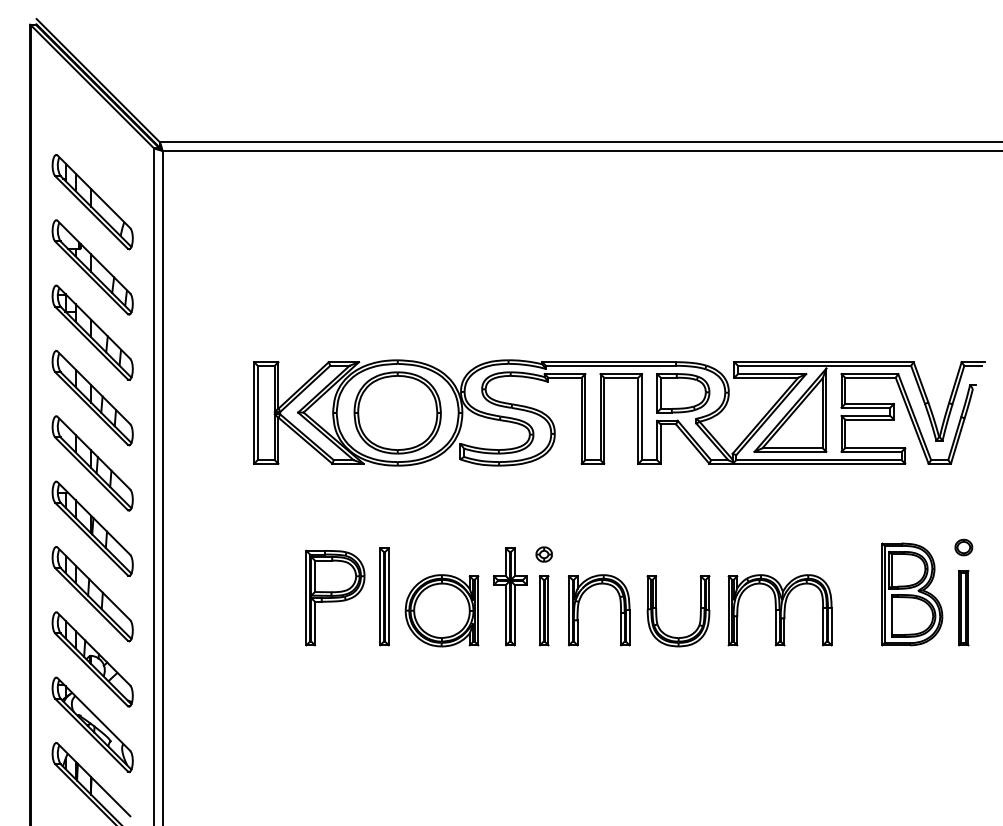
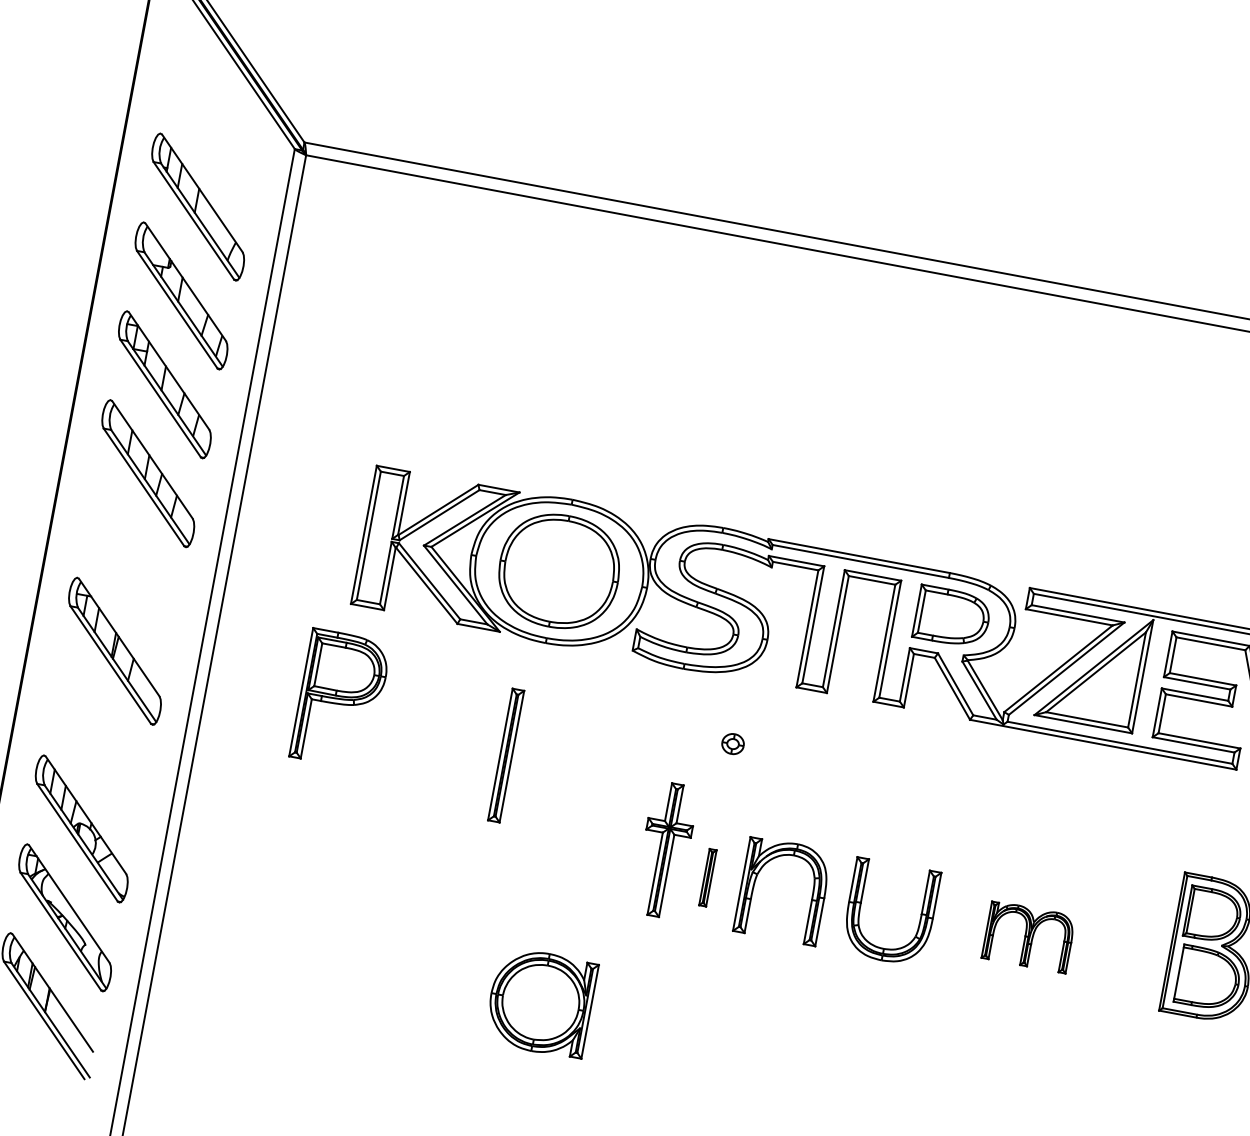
part: (92, 463) -> (131, 562), removed
part: (543, 554) -> (732, 743), moved
part: (92, 594) -> (98, 740), removed
part: (384, 596) -> (506, 755), moved
part: (335, 597) -> (340, 698), moved
part: (441, 610) -> (540, 1002), moved
part: (543, 610) -> (707, 877), size x0.6
part: (779, 610) -> (1028, 937), size x0.6

